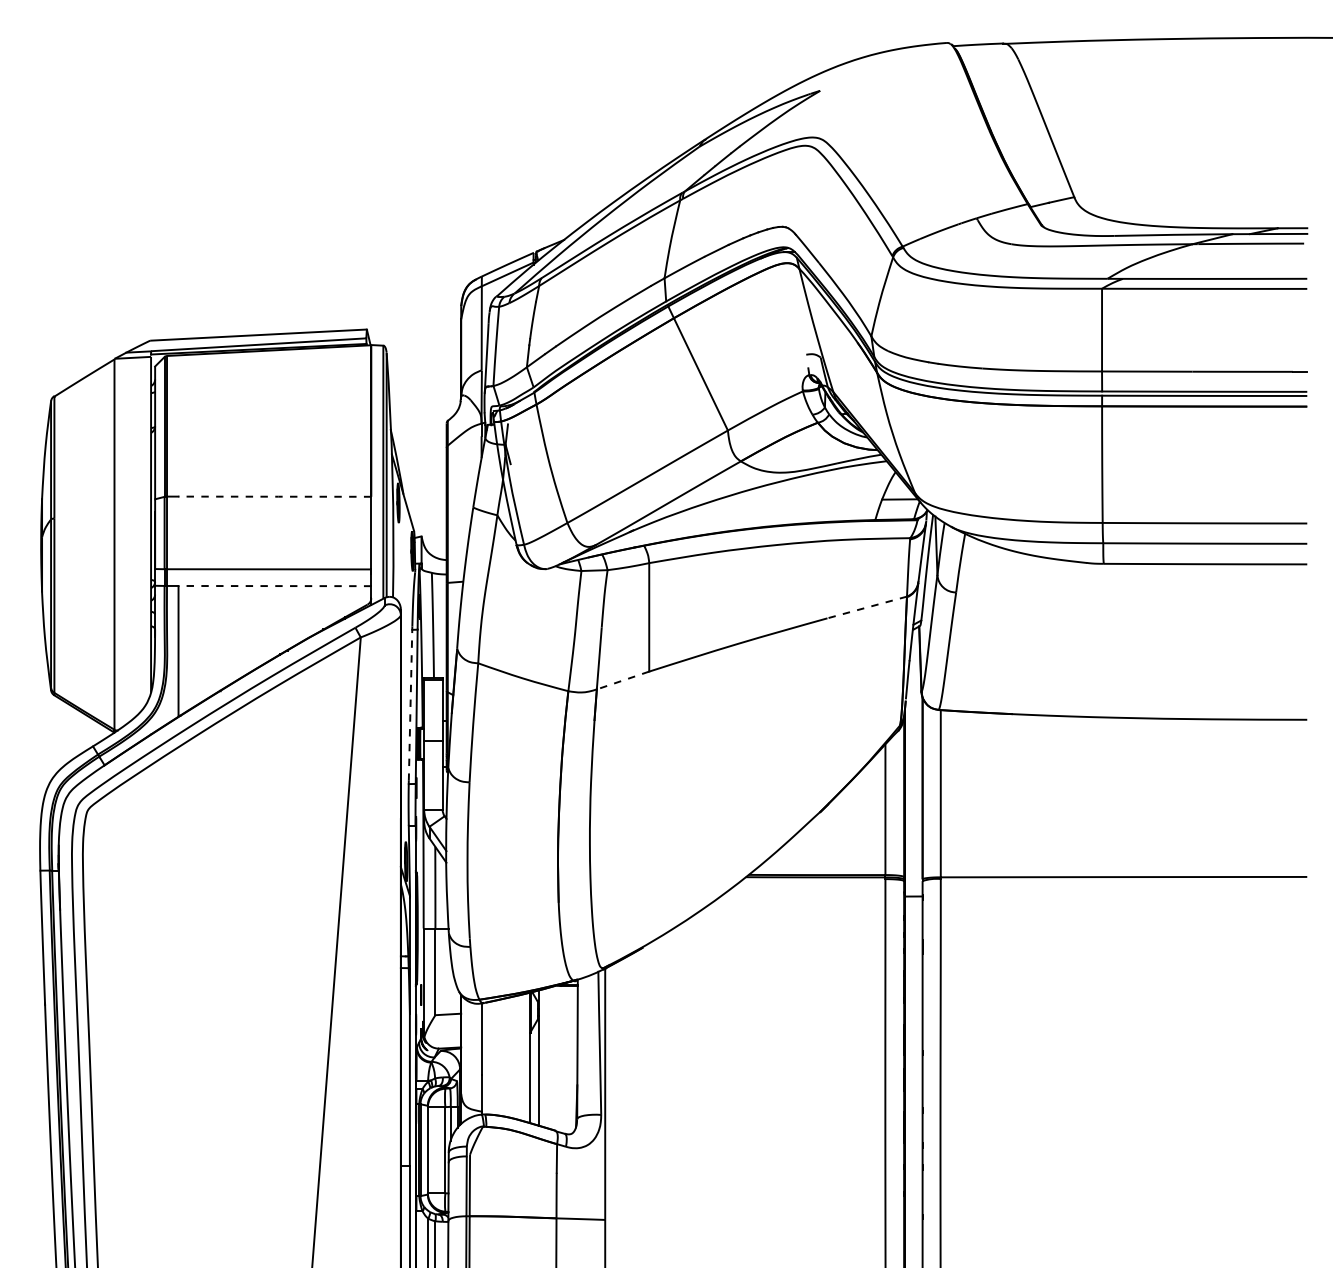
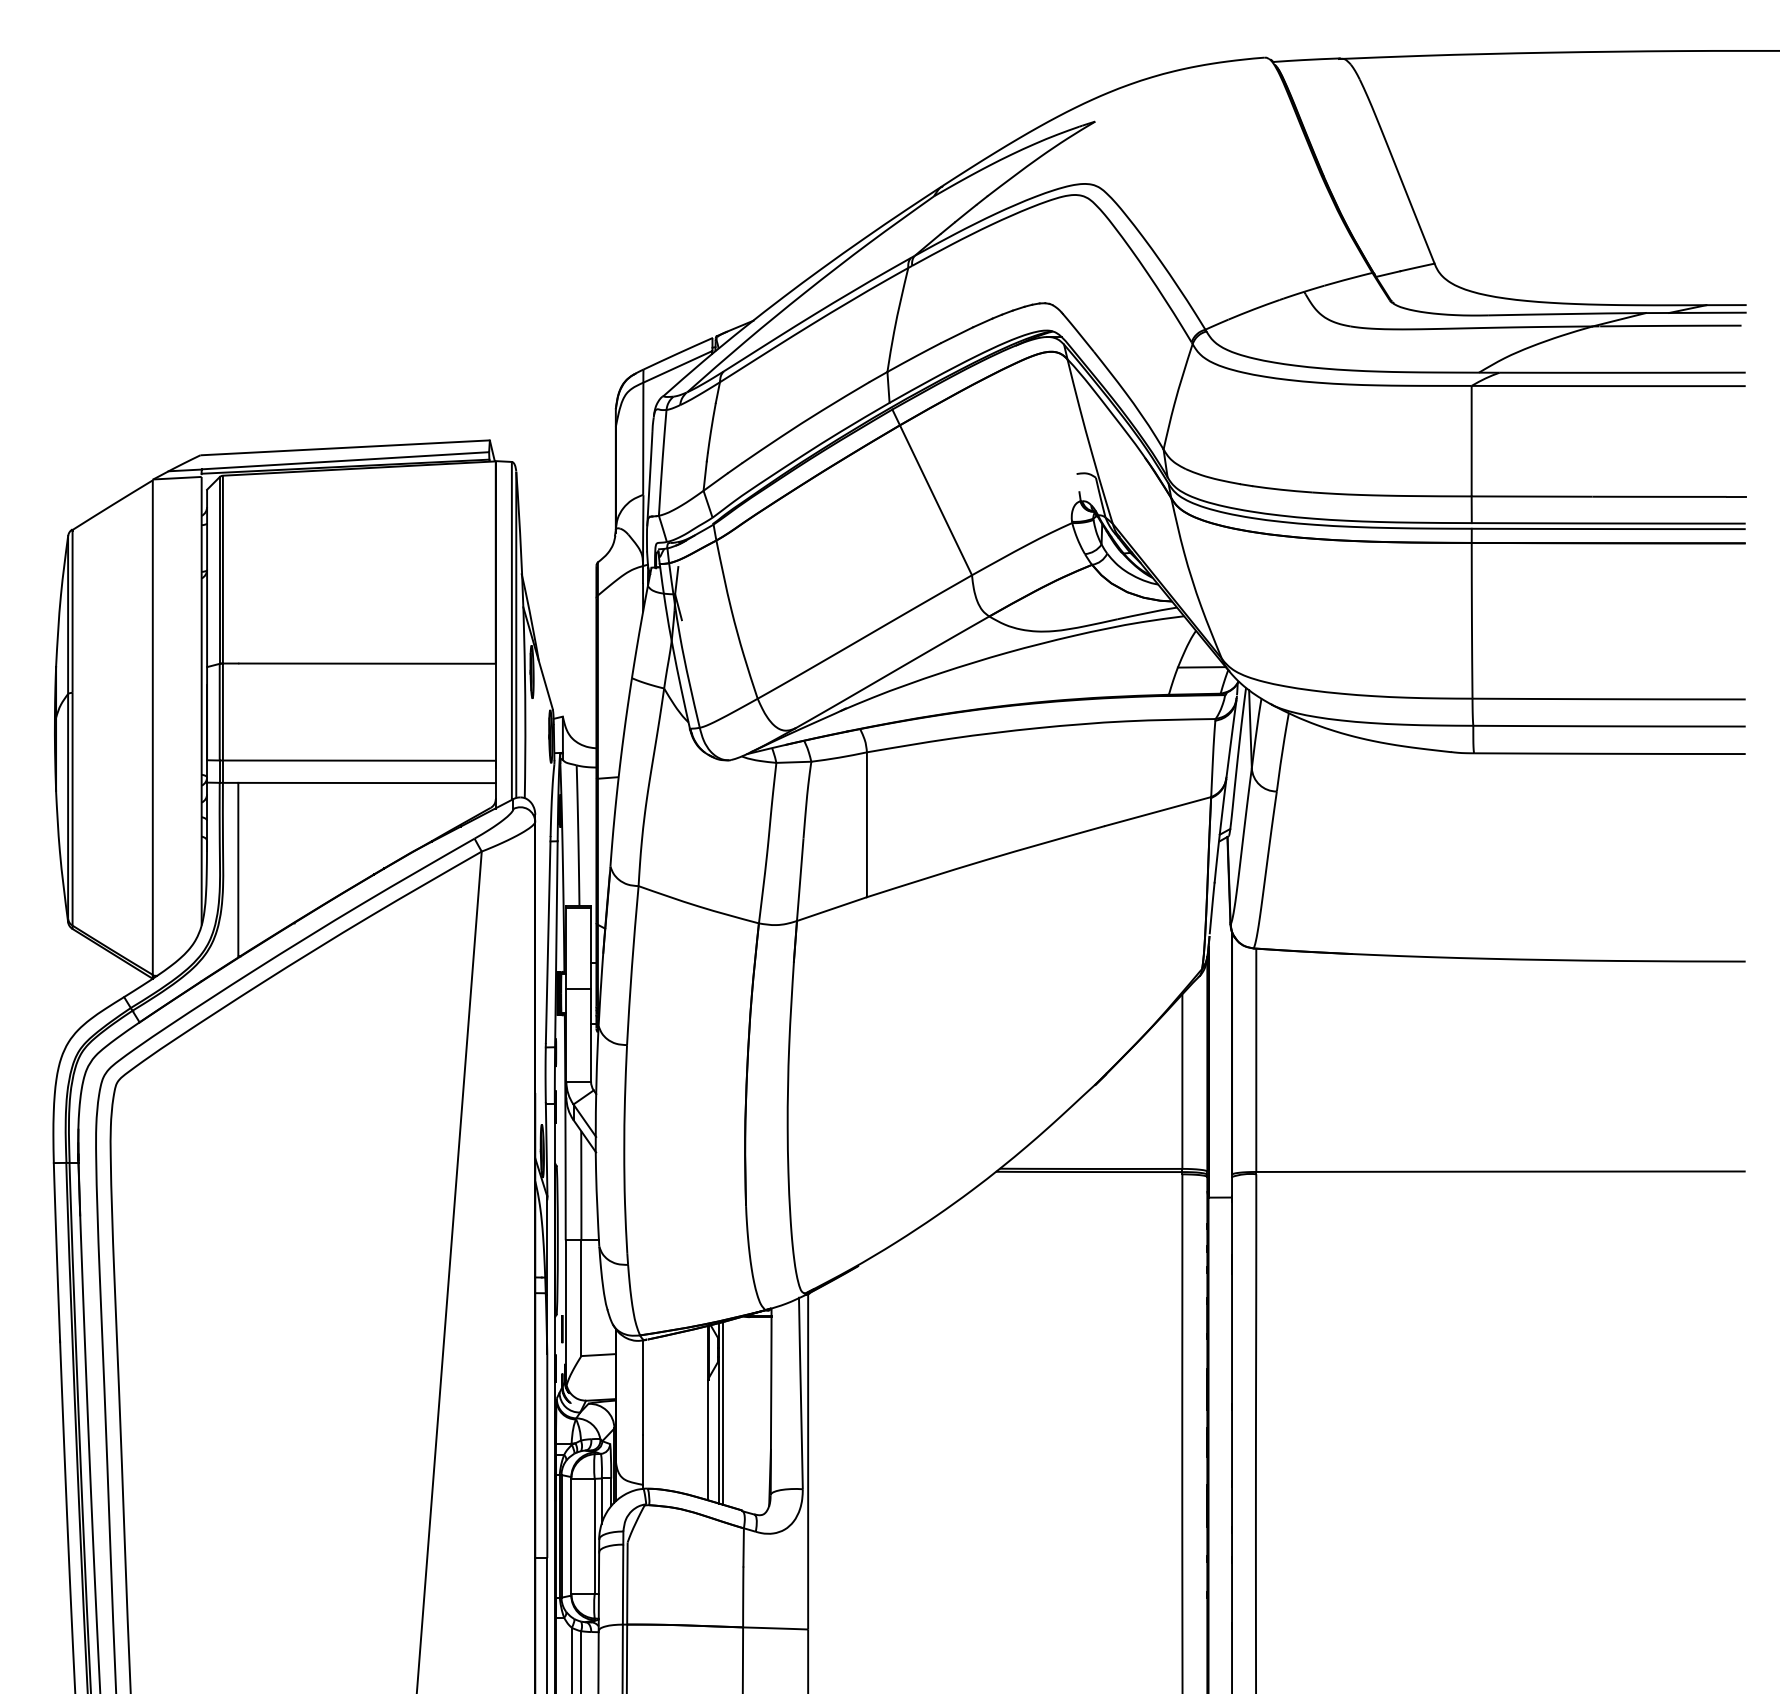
line: (275, 496) -> (367, 663), dashed -> solid
line: (275, 586) -> (367, 783), dashed -> solid
line: (866, 607) -> (1157, 811), dashed -> solid
line: (622, 680) -> (831, 909), dashed -> solid
line: (410, 703) -> (548, 939), dashed -> solid
line: (541, 1057) -> (722, 1412), added

